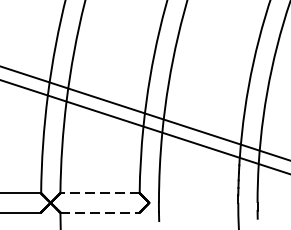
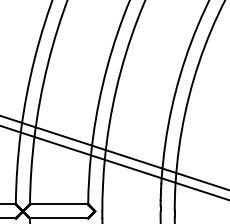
line: (99, 193) -> (58, 204), dashed -> solid
line: (100, 212) -> (59, 218), dashed -> solid

